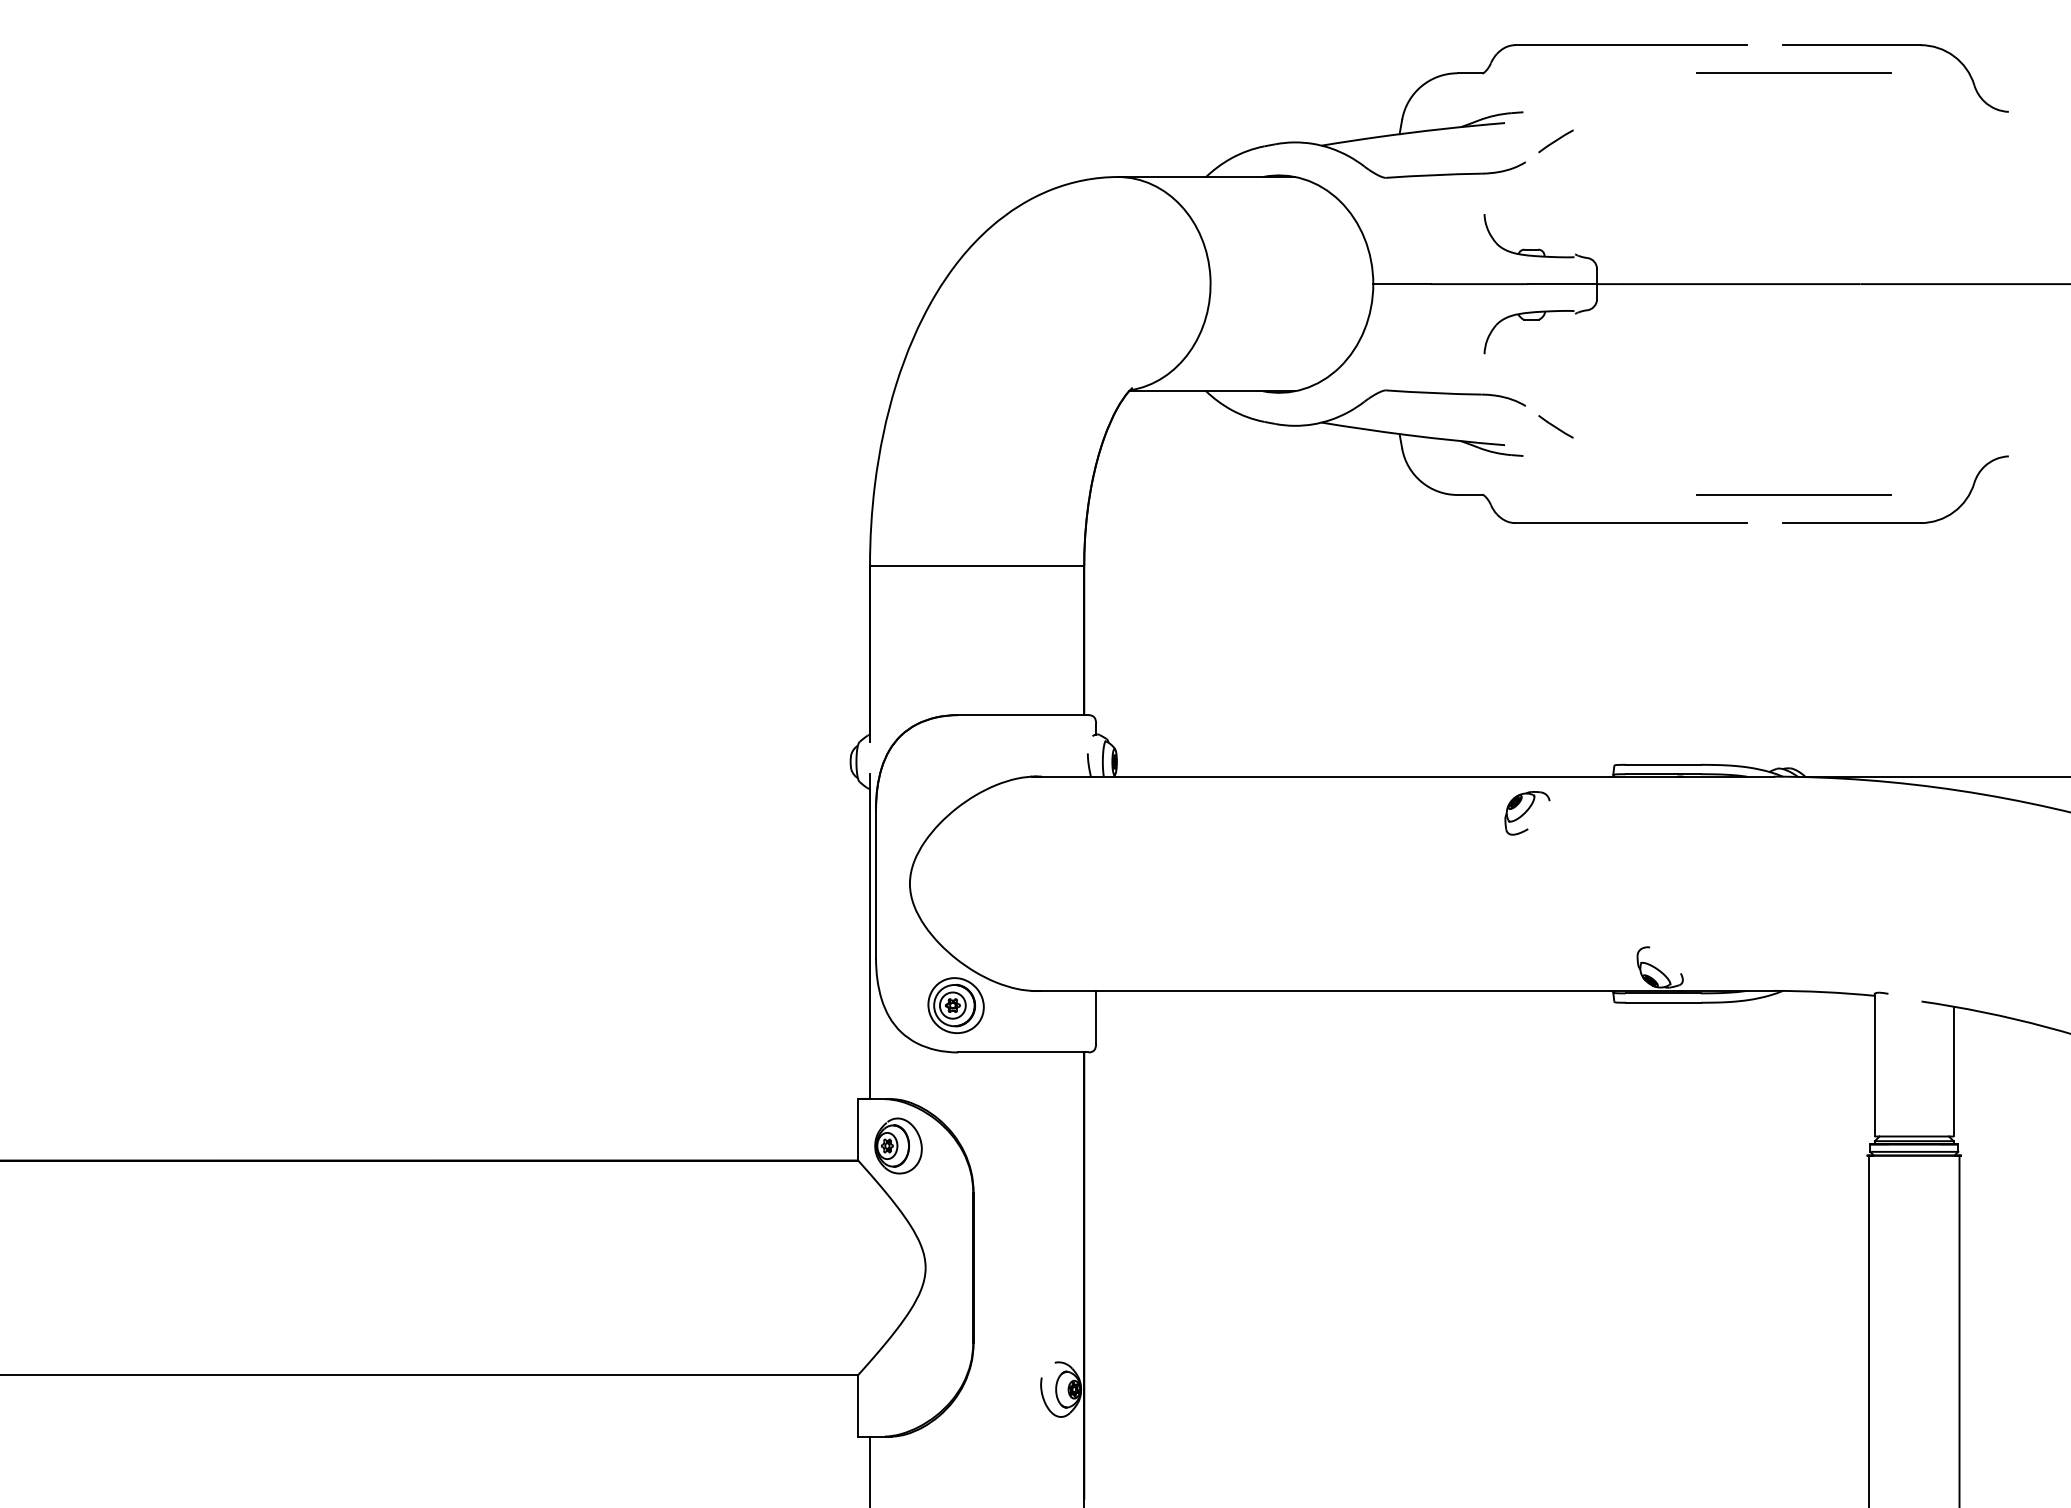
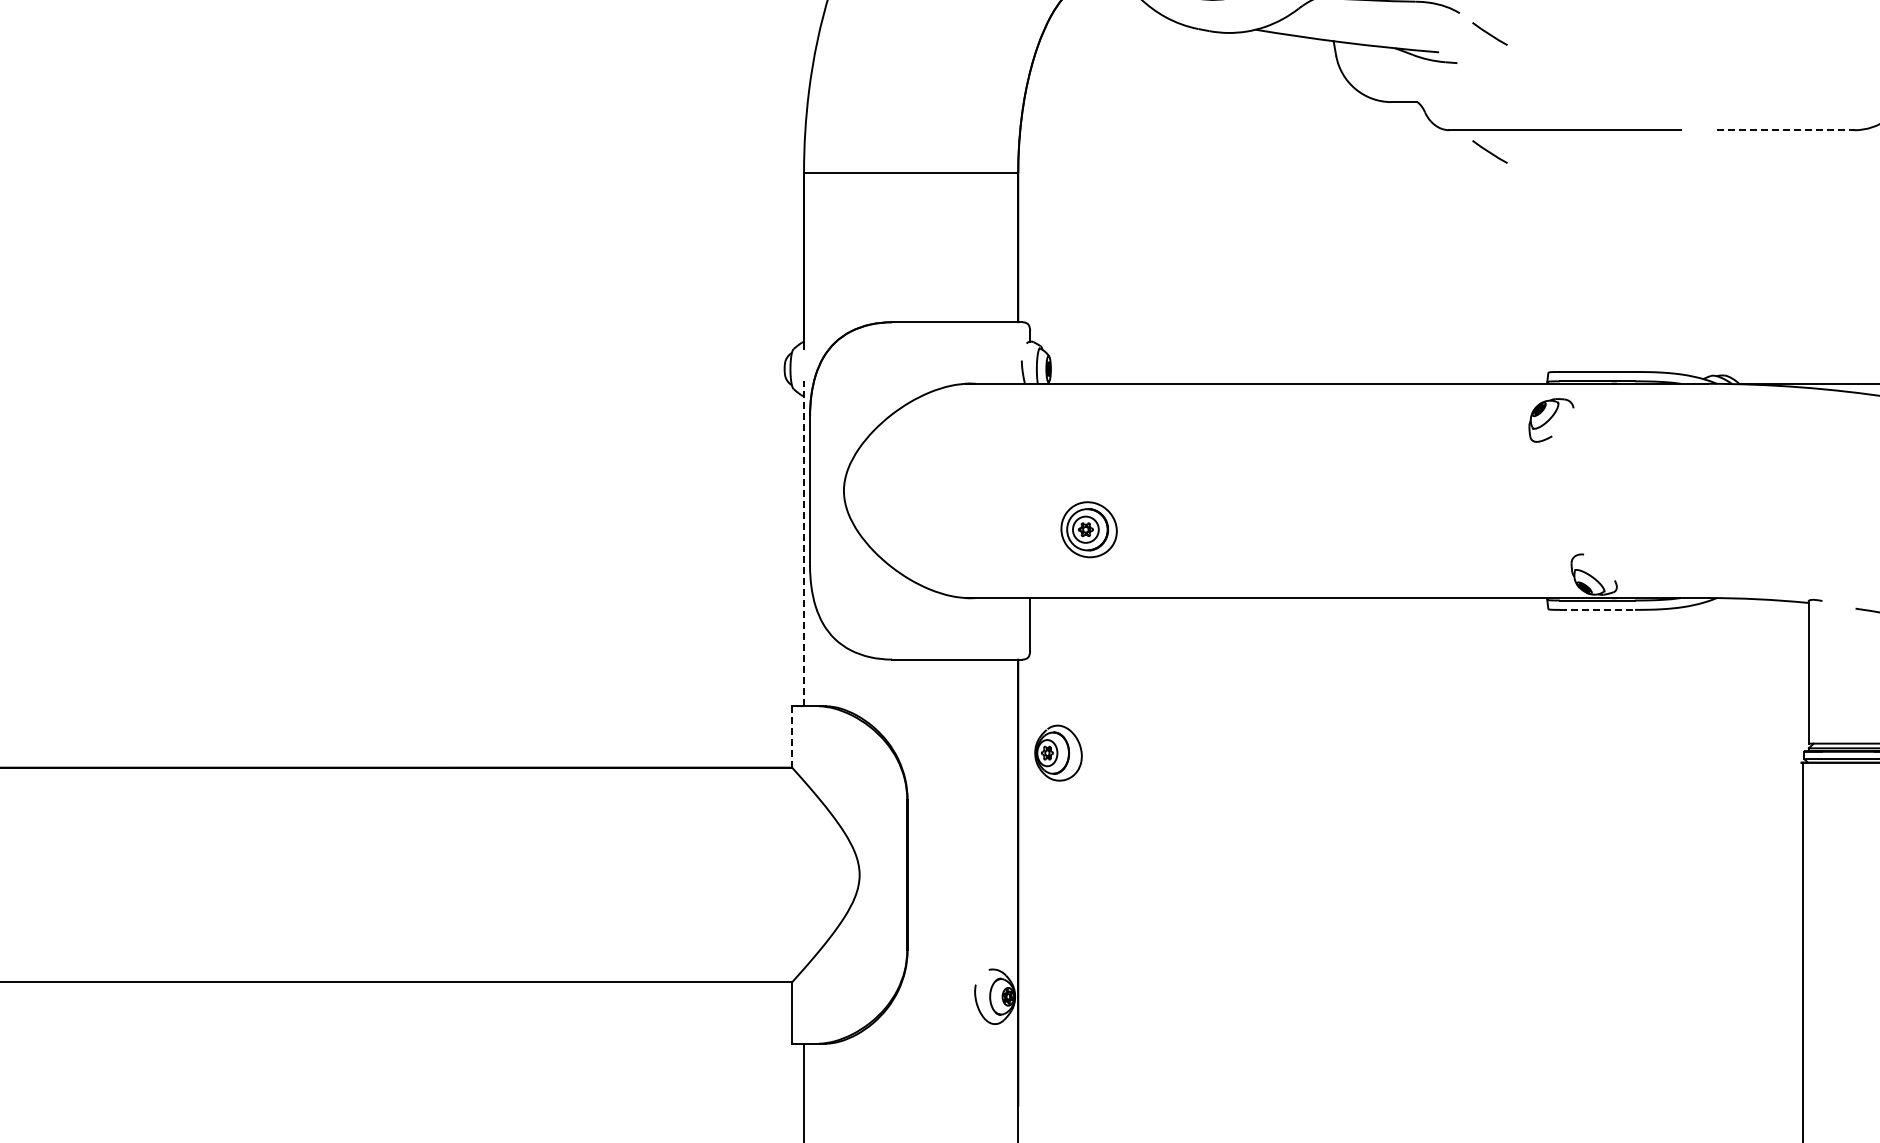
line: (1794, 494) -> (1728, 101), removed
line: (1851, 523) -> (1785, 130), solid -> dashed
line: (1555, 544) -> (1489, 151), added
part: (1527, 813) -> (1551, 420), moved
line: (870, 936) -> (804, 543), solid -> dashed
line: (1664, 1002) -> (1598, 609), solid -> dashed
part: (955, 1005) -> (1088, 529), moved
line: (858, 1129) -> (792, 736), solid -> dashed
part: (898, 1145) -> (1058, 752), moved

